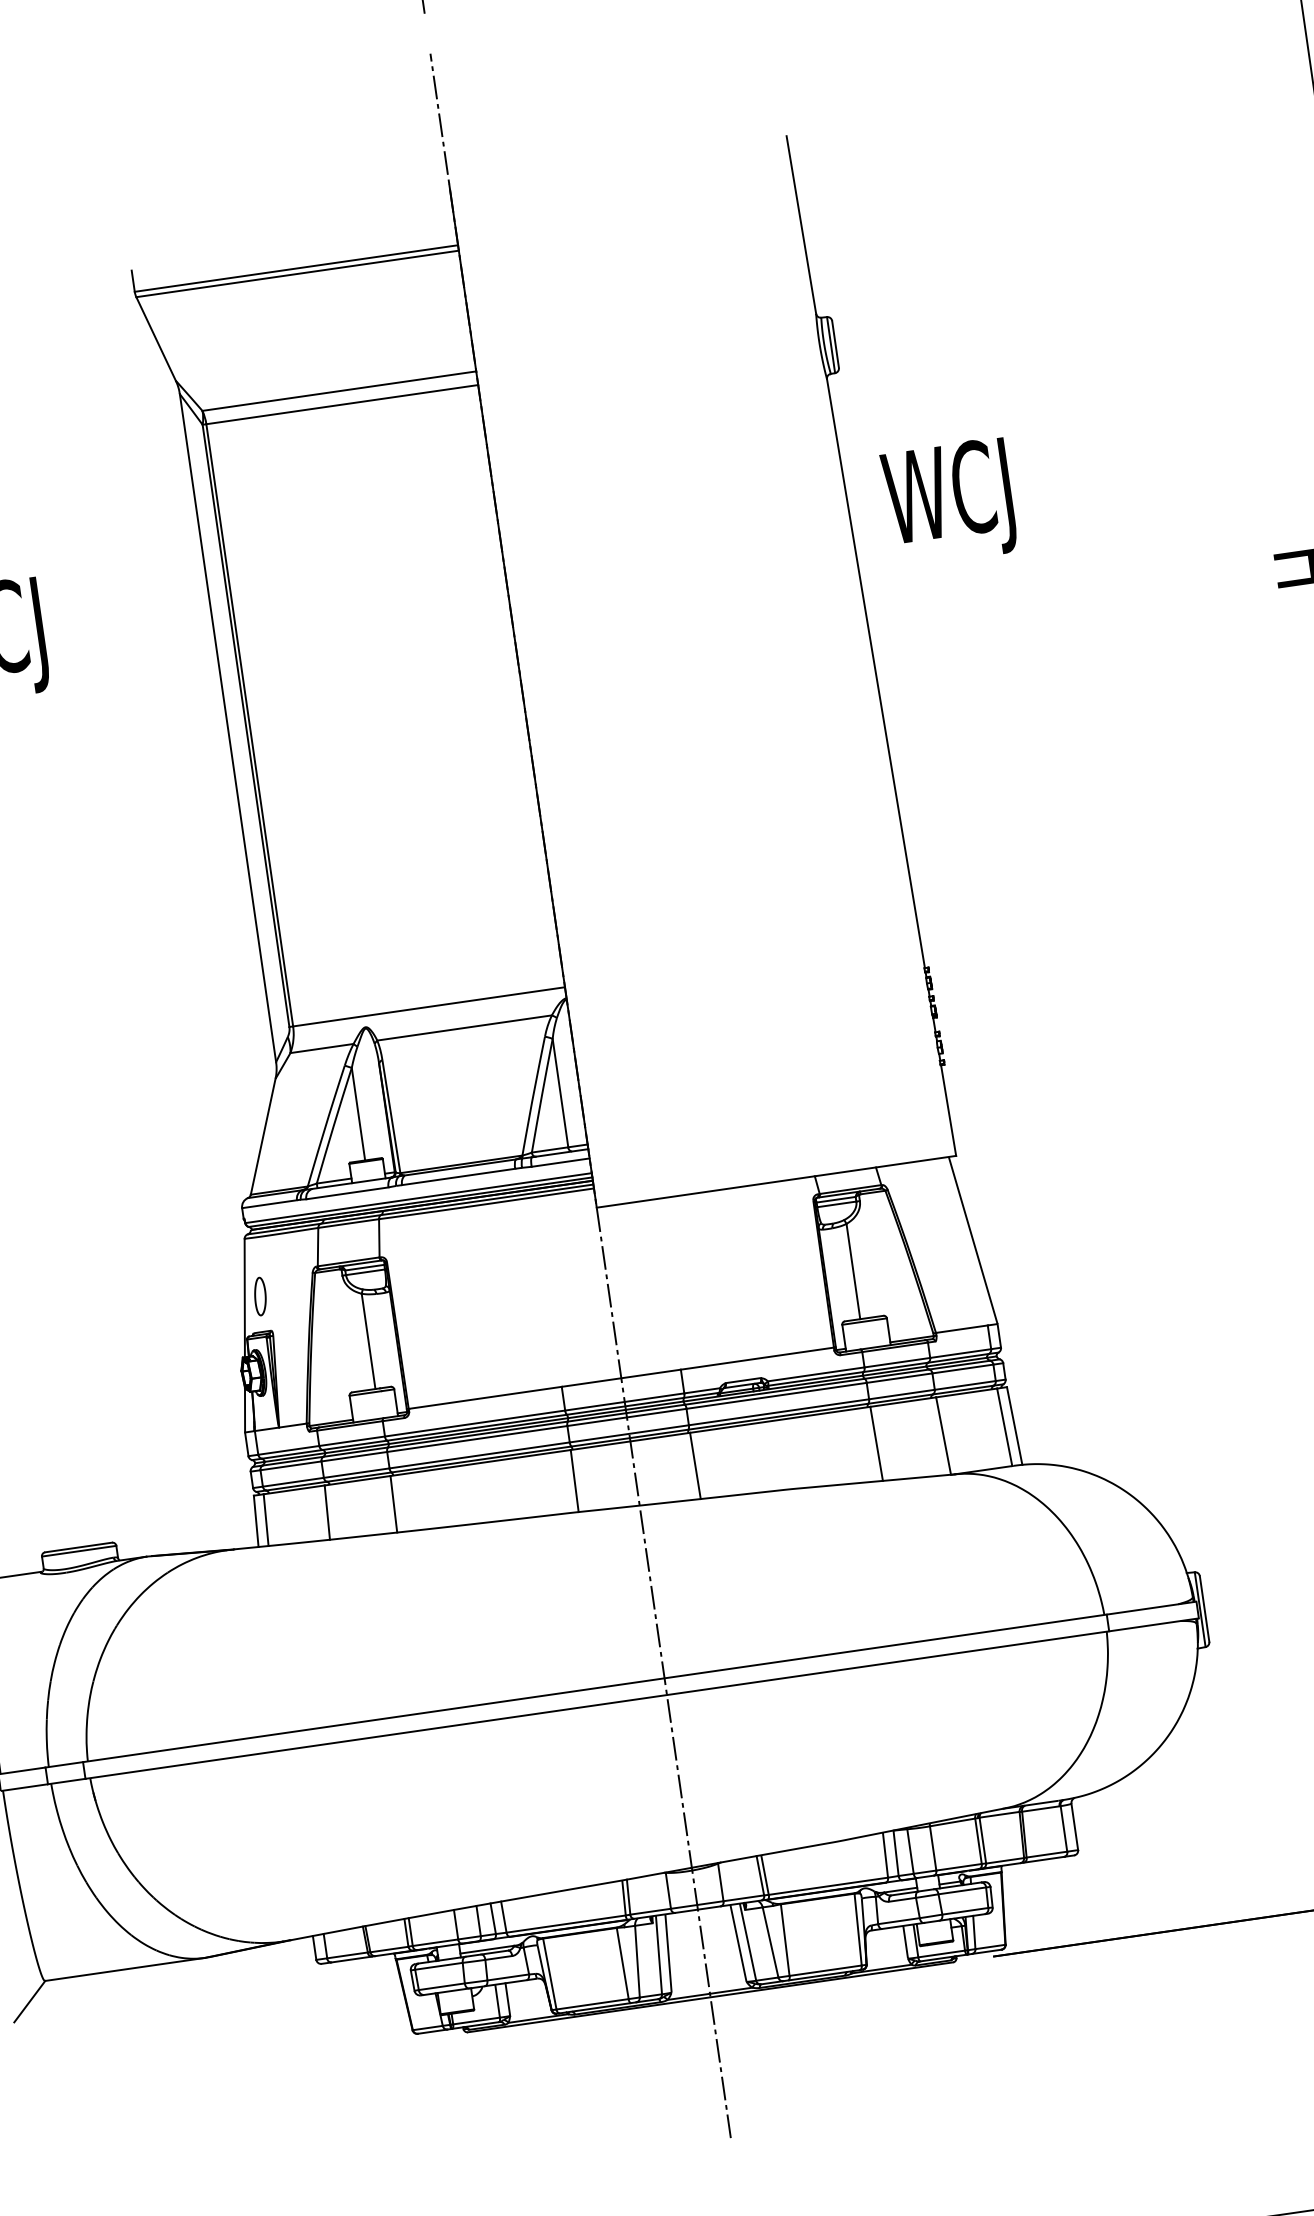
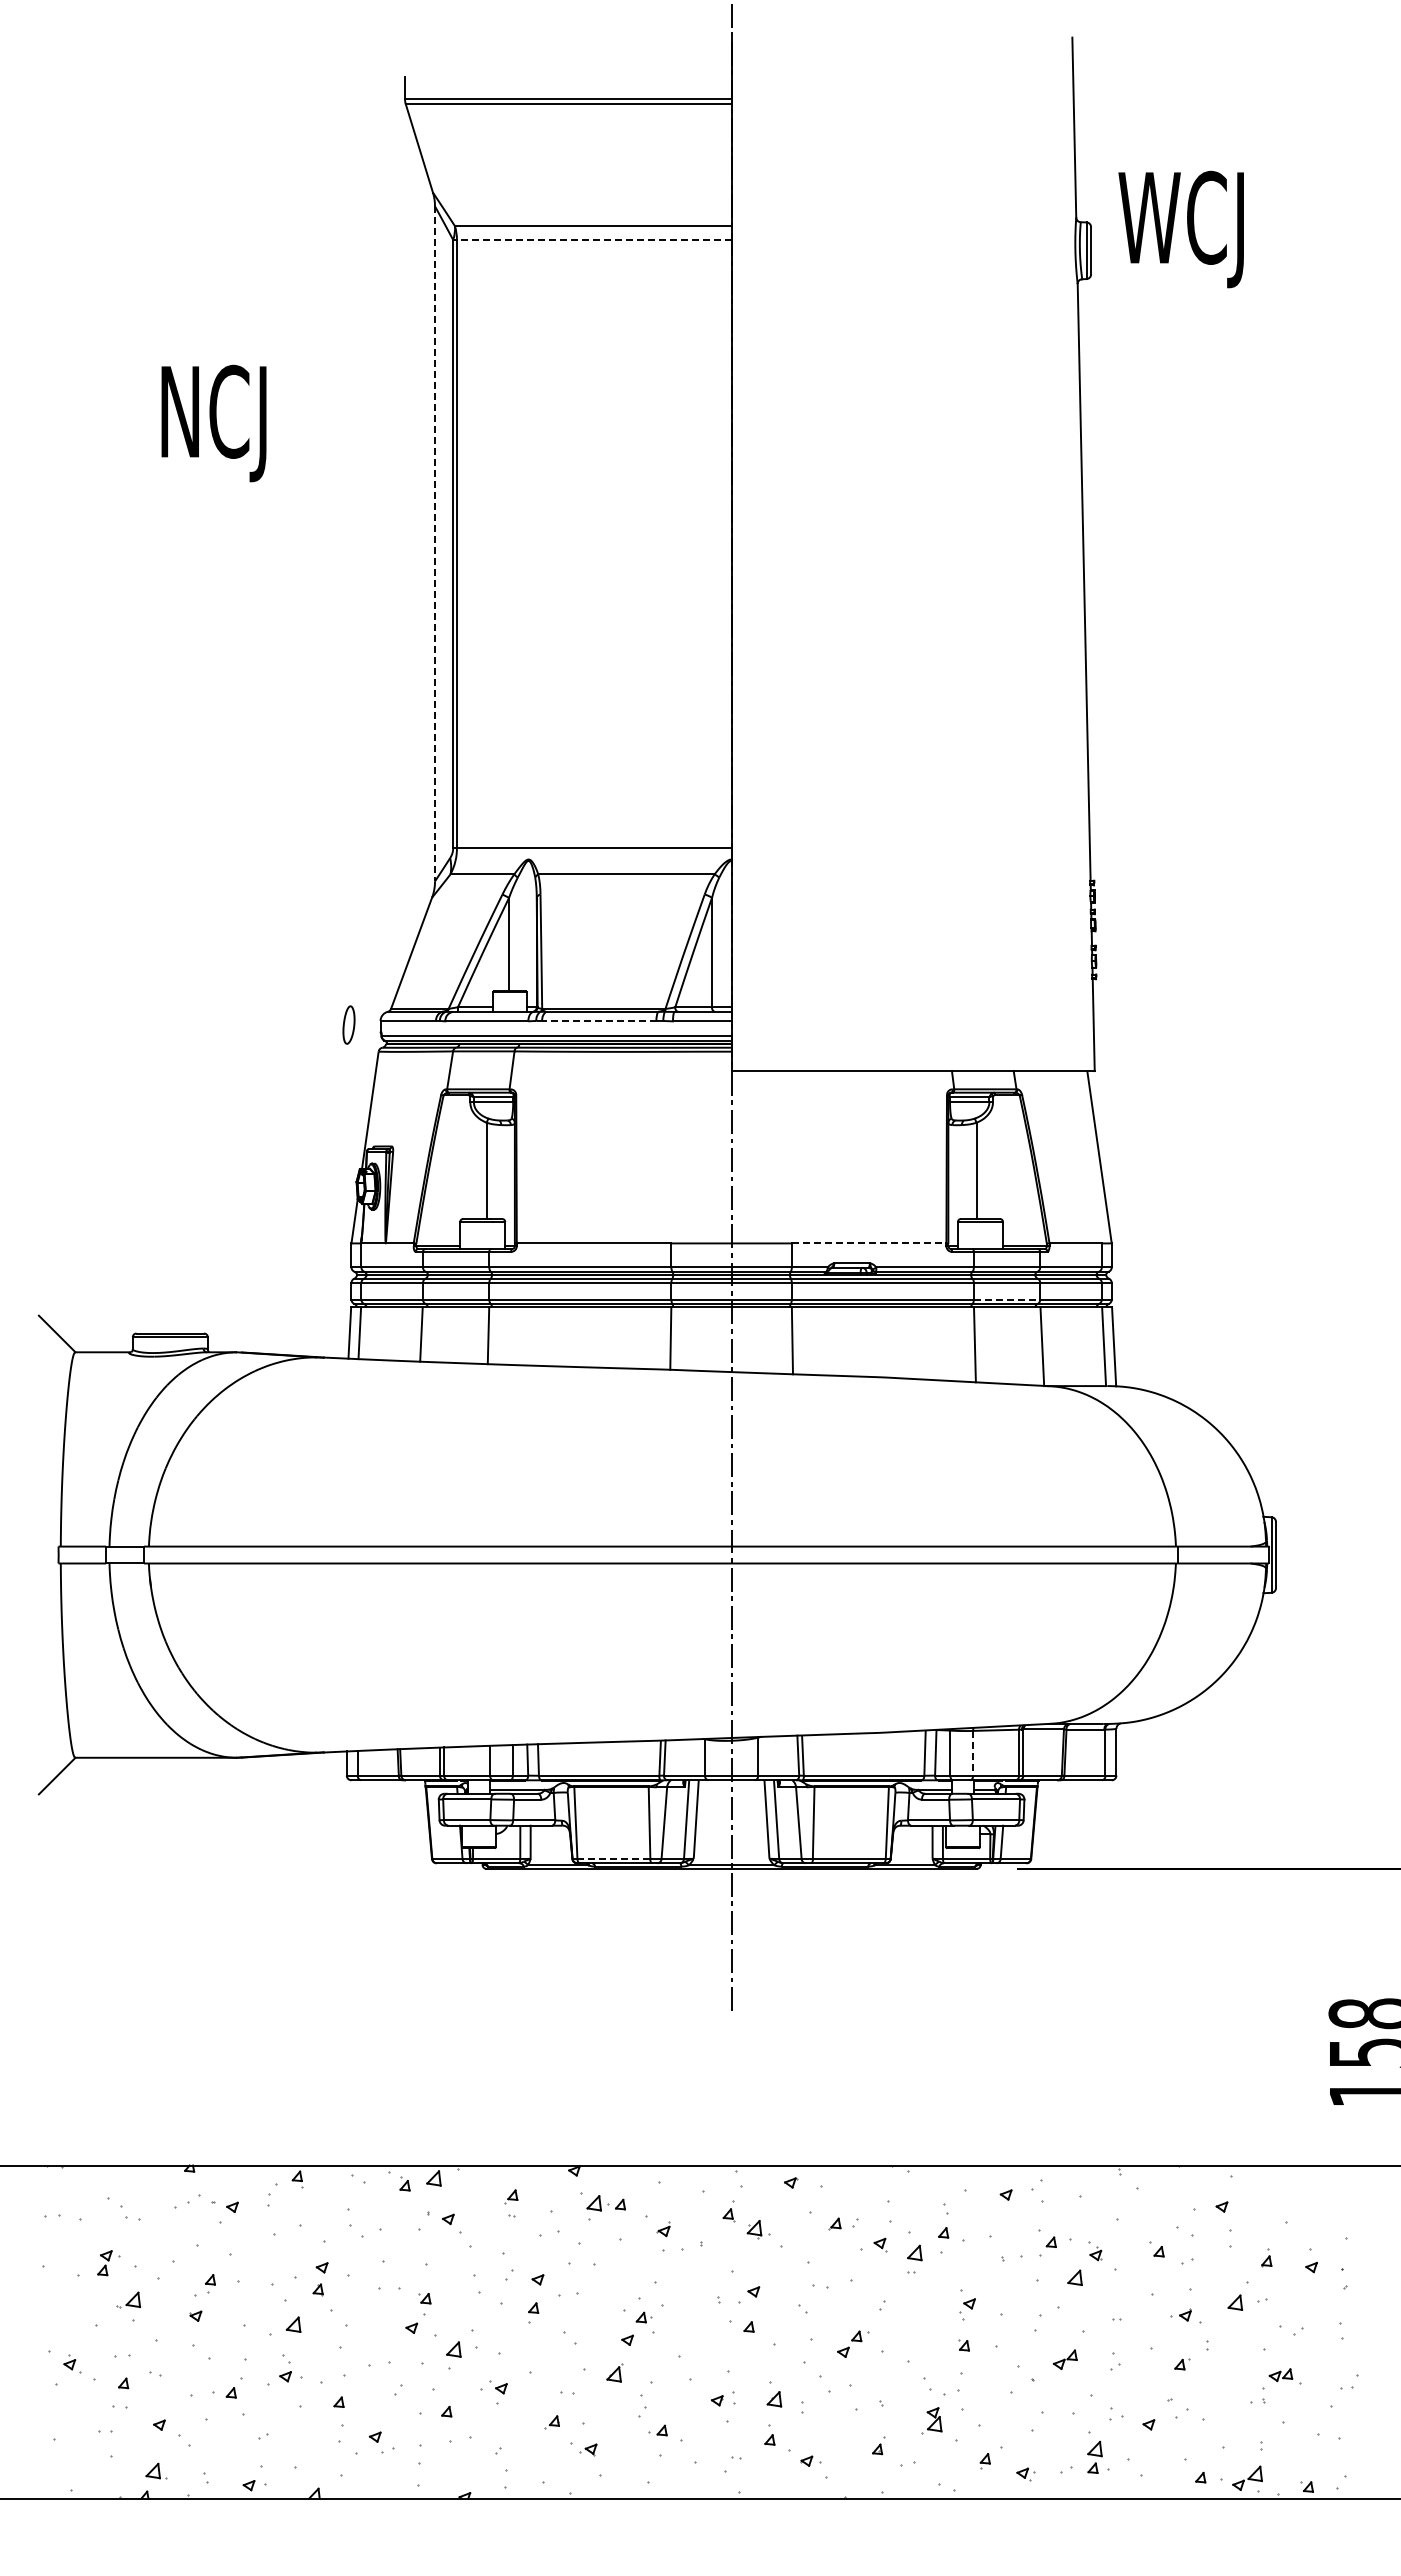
line: (341, 404) -> (593, 239), solid -> dashed
text: (948, 502) -> (1180, 229), moved
line: (228, 728) -> (435, 544), solid -> dashed
line: (457, 1176) -> (598, 1020), solid -> dashed
part: (259, 1296) -> (348, 1024), moved
line: (757, 1358) -> (869, 1243), solid -> dashed
line: (902, 1394) -> (1007, 1299), solid -> dashed
line: (933, 1848) -> (973, 1753), solid -> dashed
line: (593, 2003) -> (614, 1858), solid -> dashed

